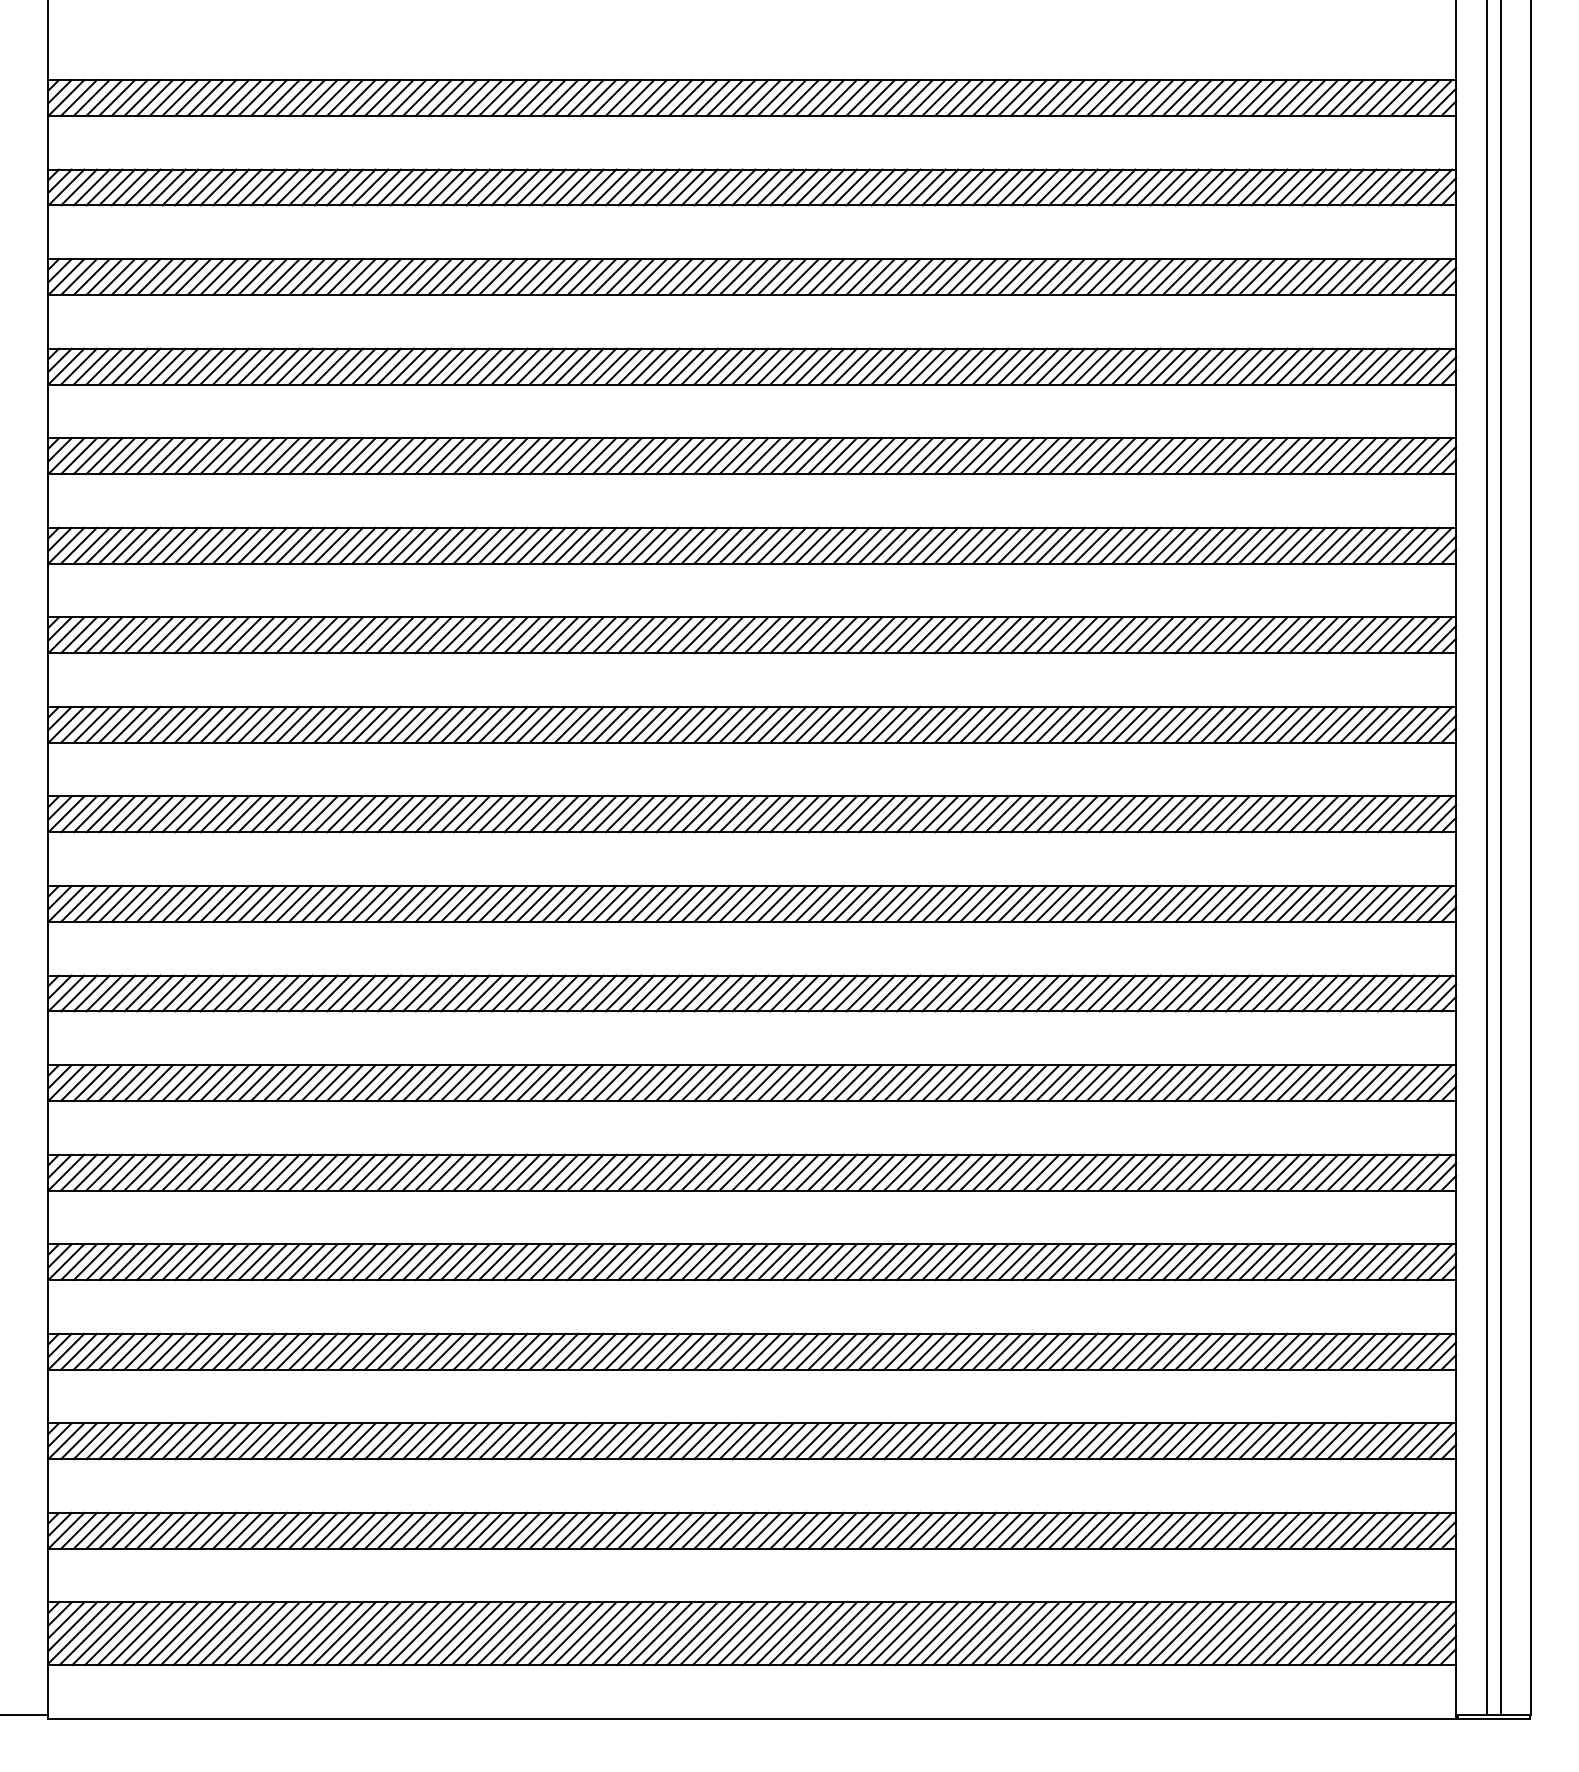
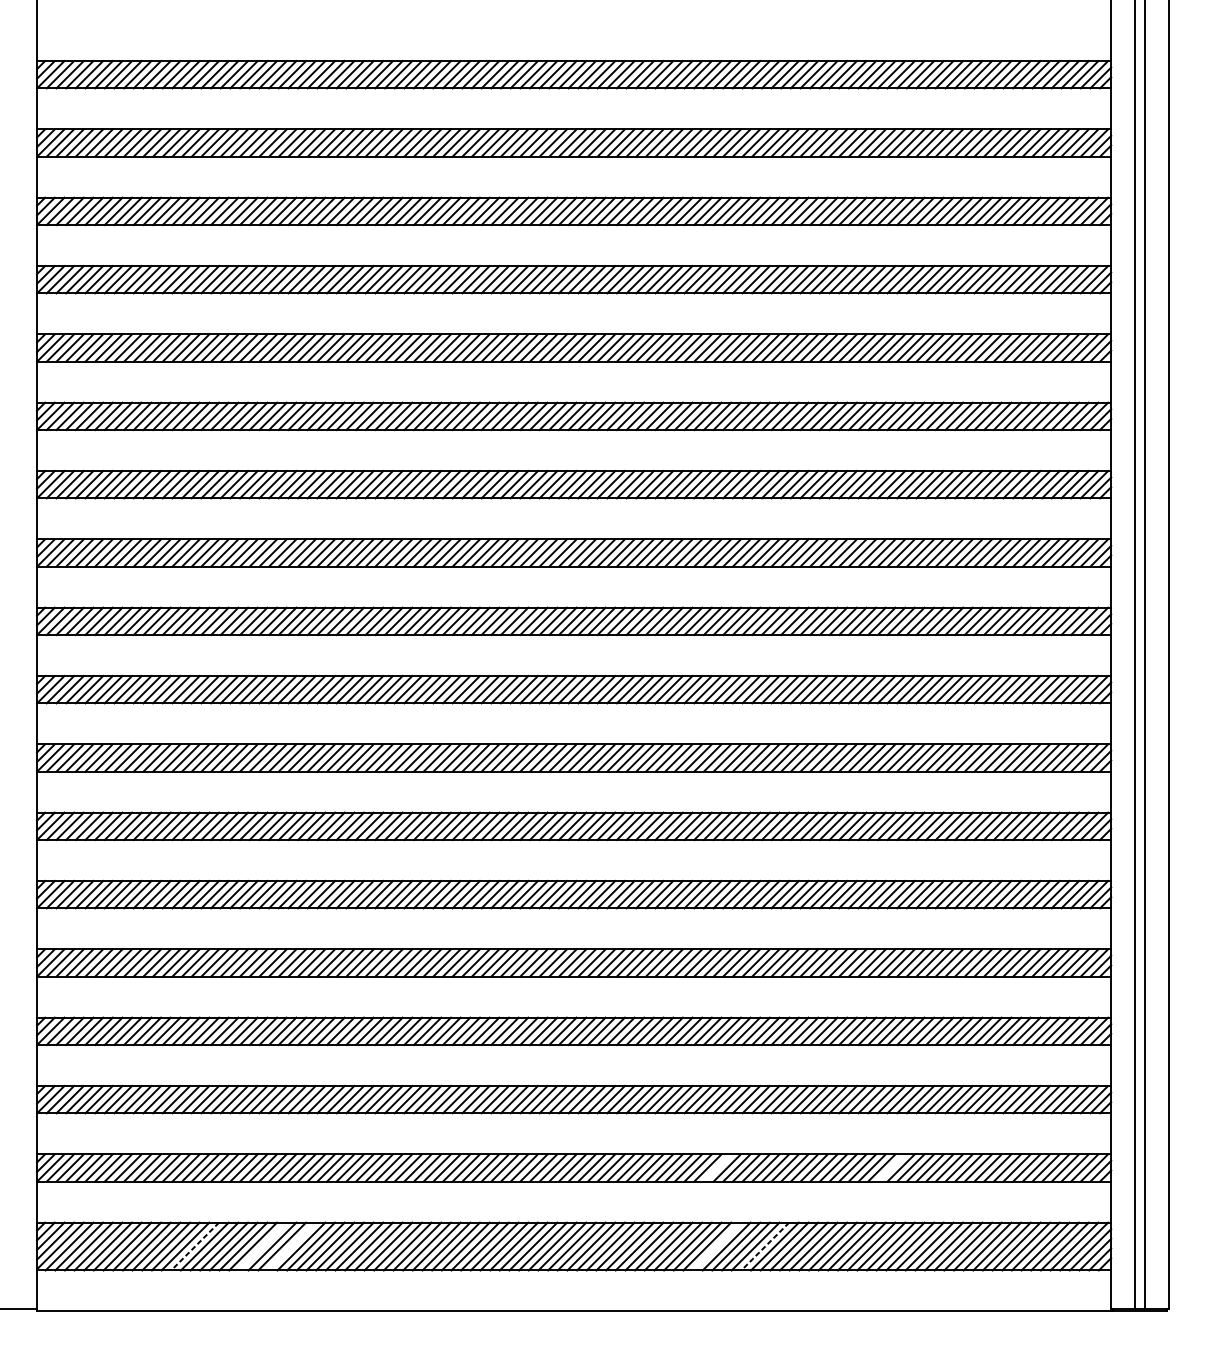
line: (940, 1530) -> (717, 1167), removed
line: (1168, 1530) -> (891, 1167), removed
line: (343, 1633) -> (262, 1246), removed
line: (381, 1633) -> (291, 1246), removed
line: (939, 1633) -> (716, 1246), removed
line: (255, 1634) -> (195, 1247), solid -> dashed
line: (1002, 1634) -> (765, 1247), solid -> dashed

